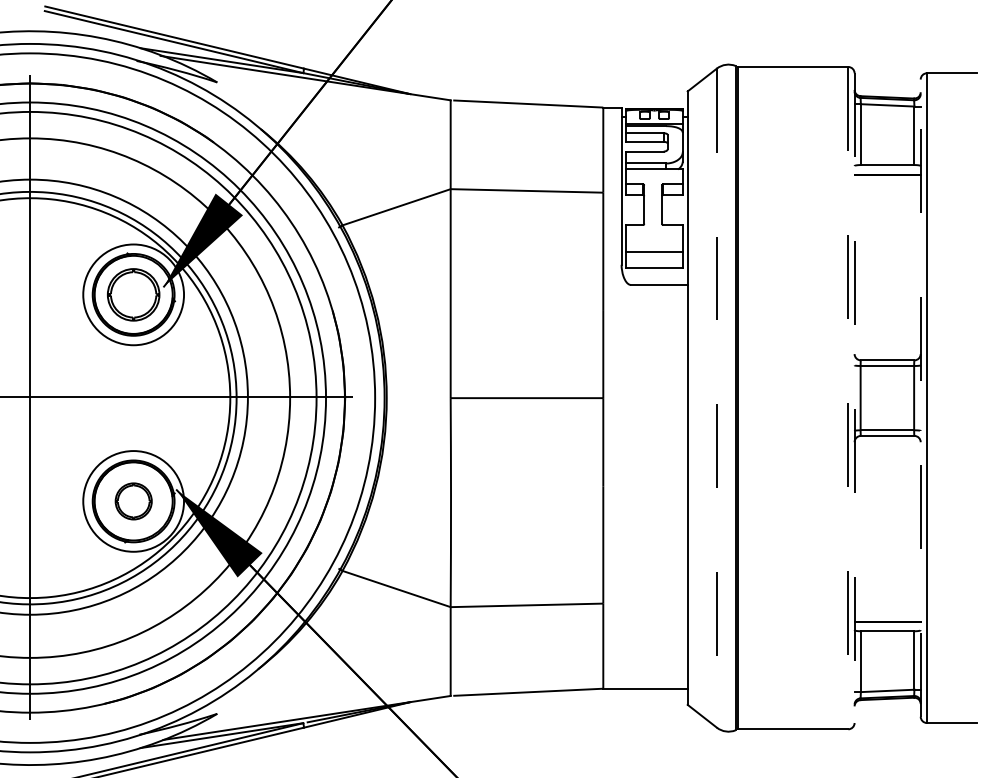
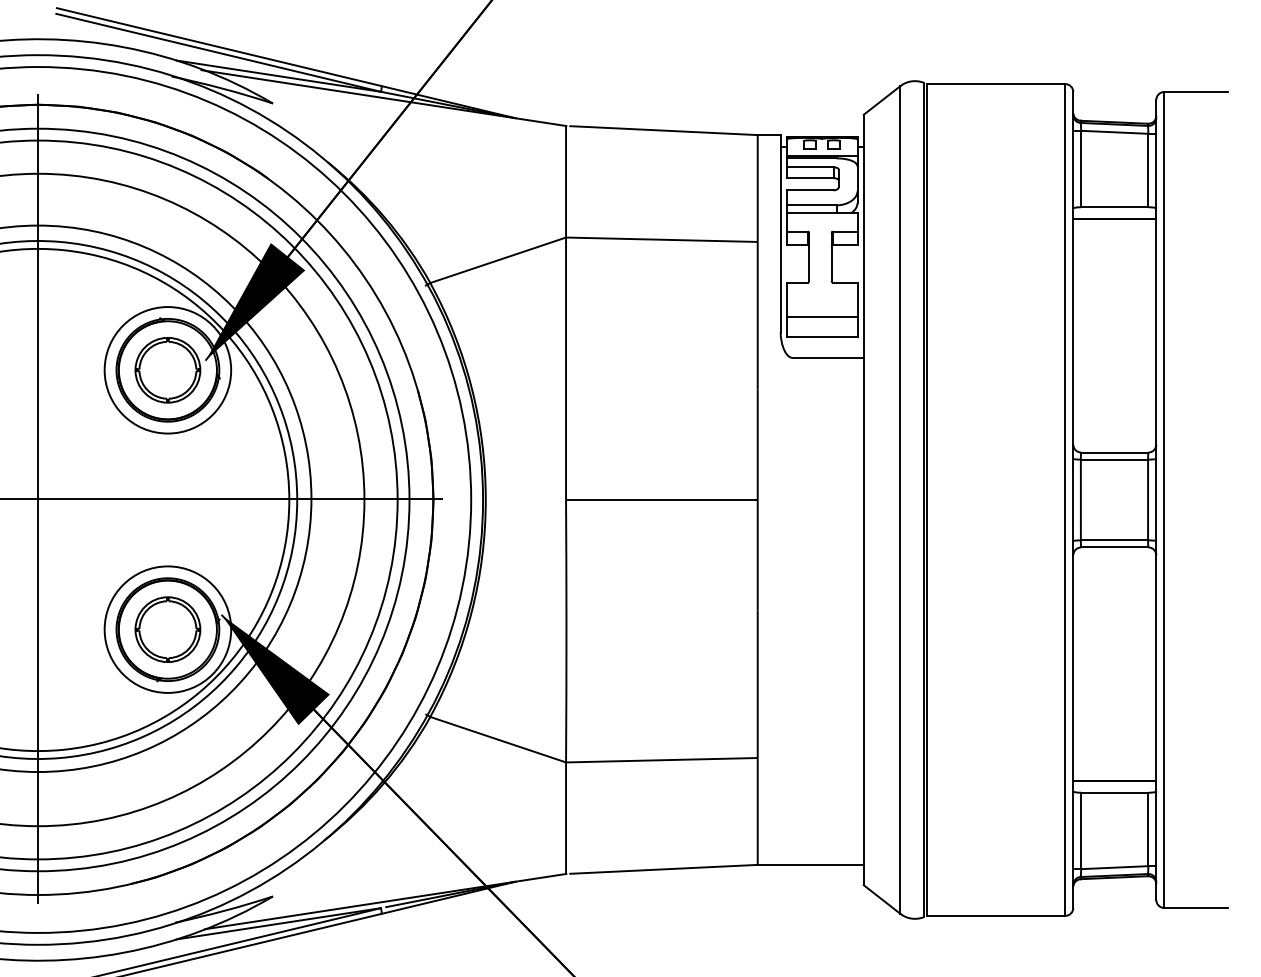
line: (716, 398) -> (899, 500), dashed -> solid
line: (848, 398) -> (1065, 500), dashed -> solid
line: (854, 398) -> (1073, 500), dashed -> solid
line: (920, 398) -> (1156, 500), dashed -> solid
part: (133, 501) -> (167, 629), size x1.43

